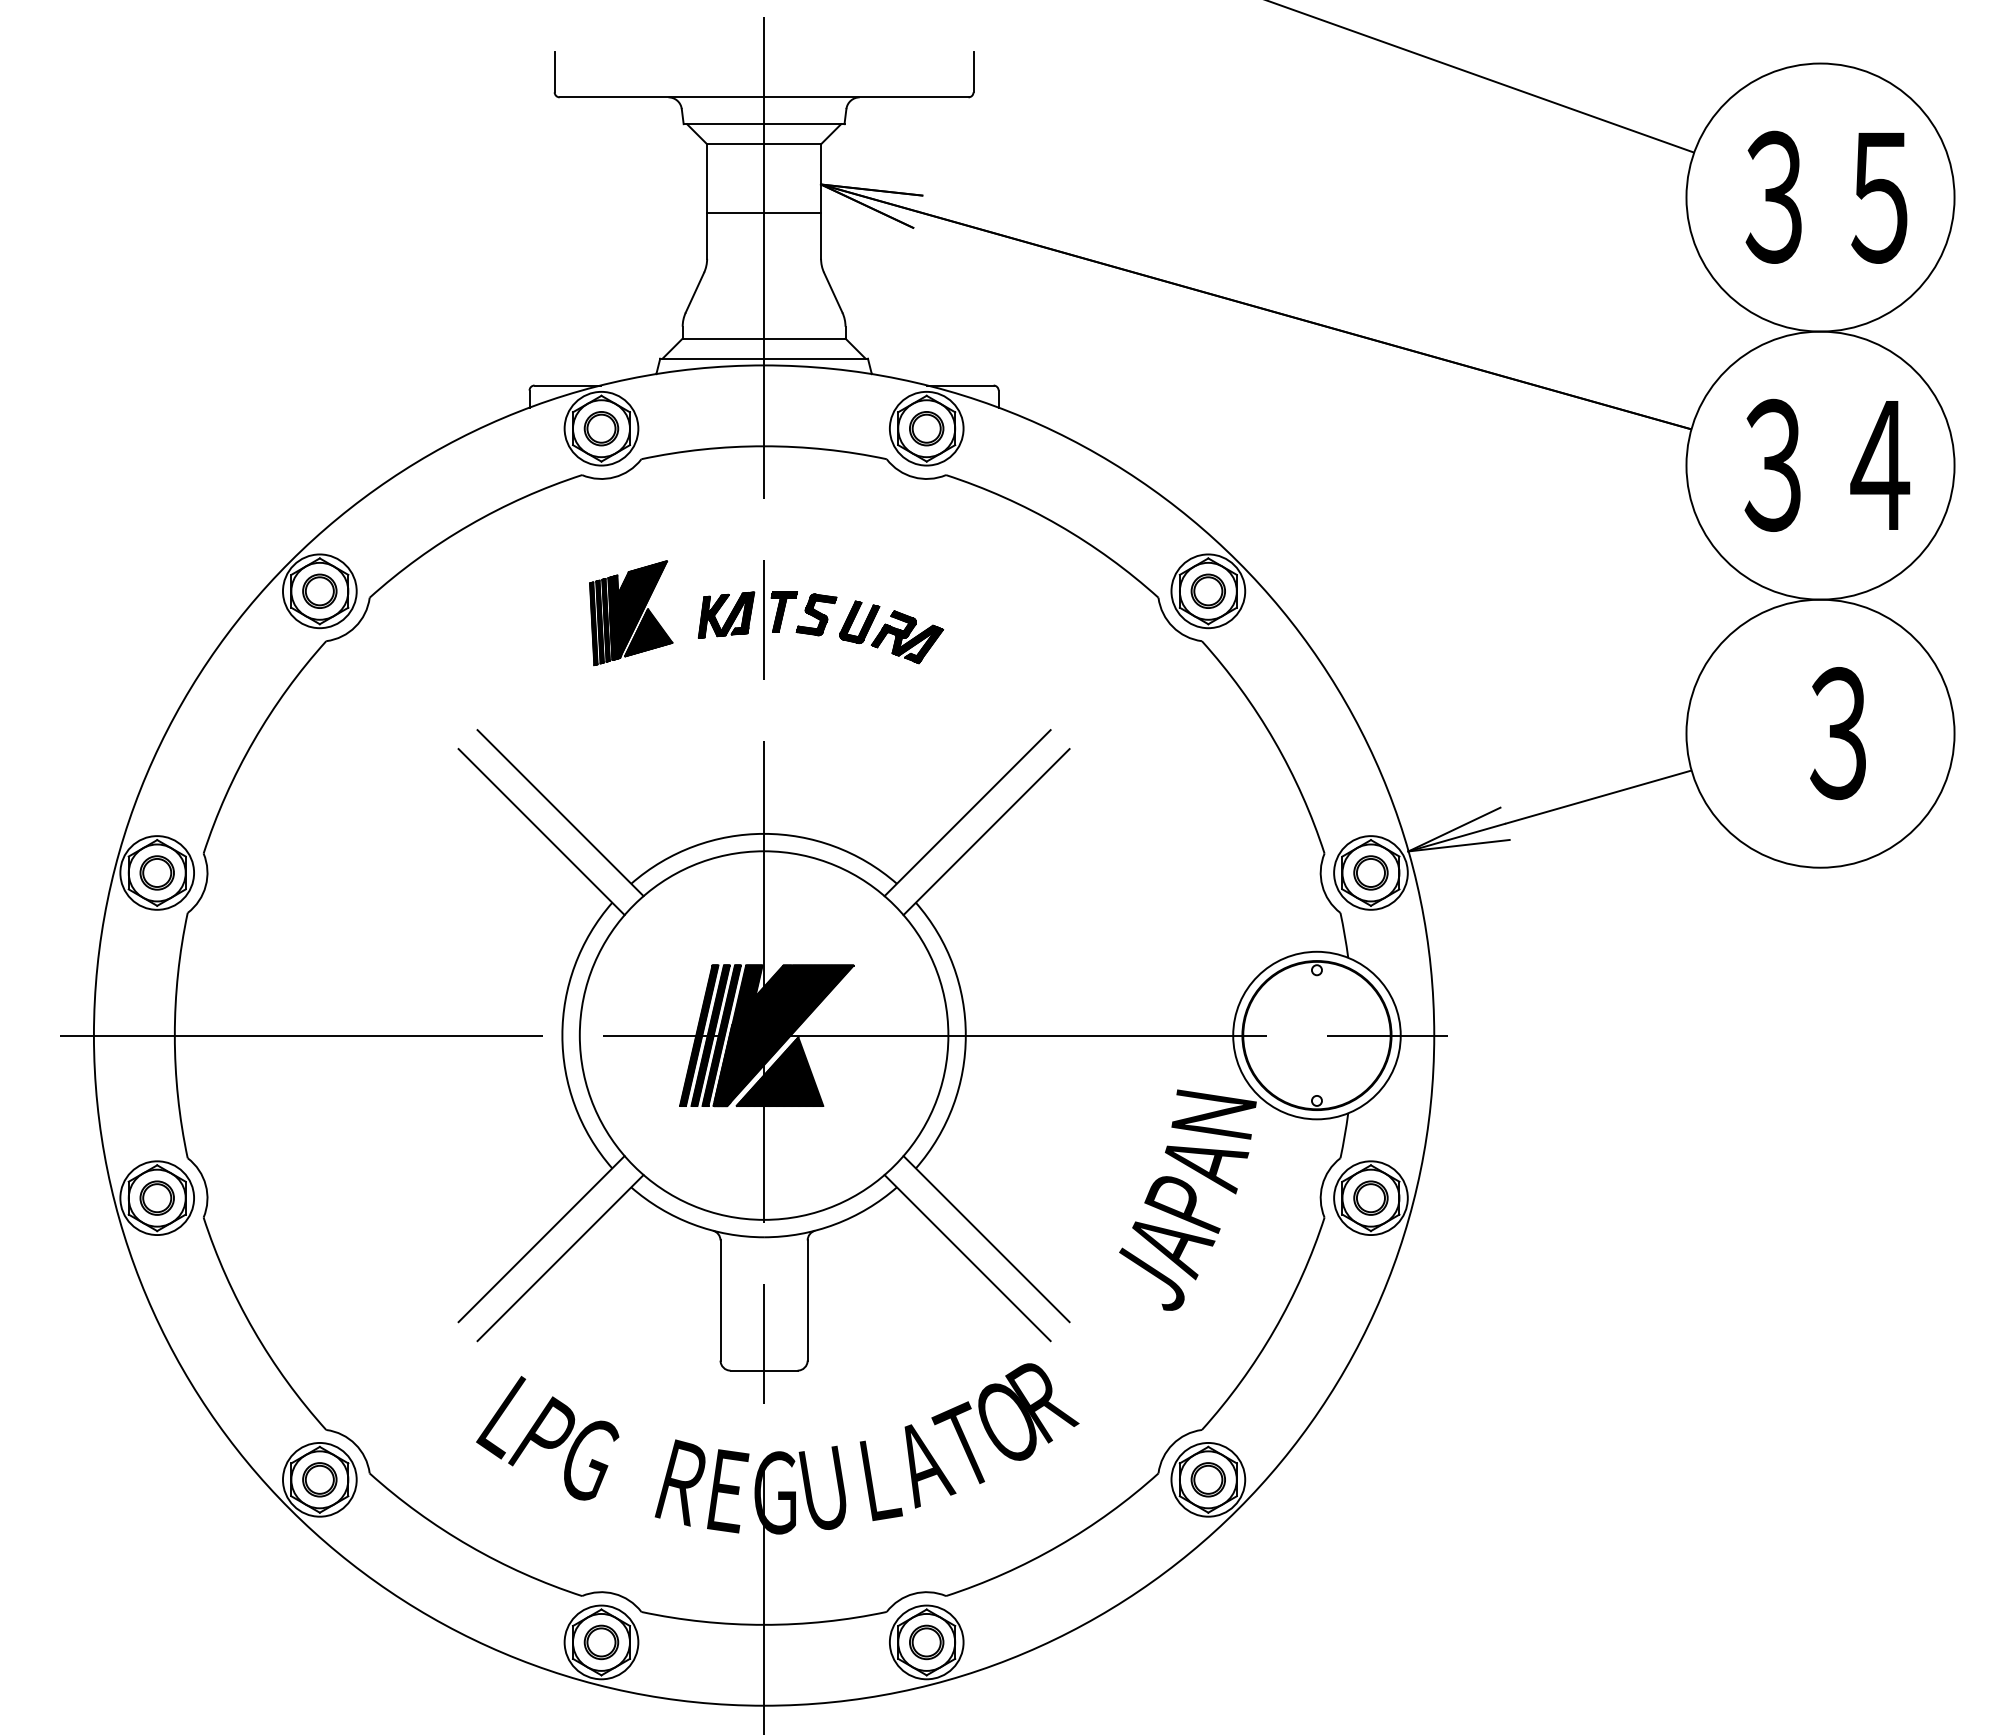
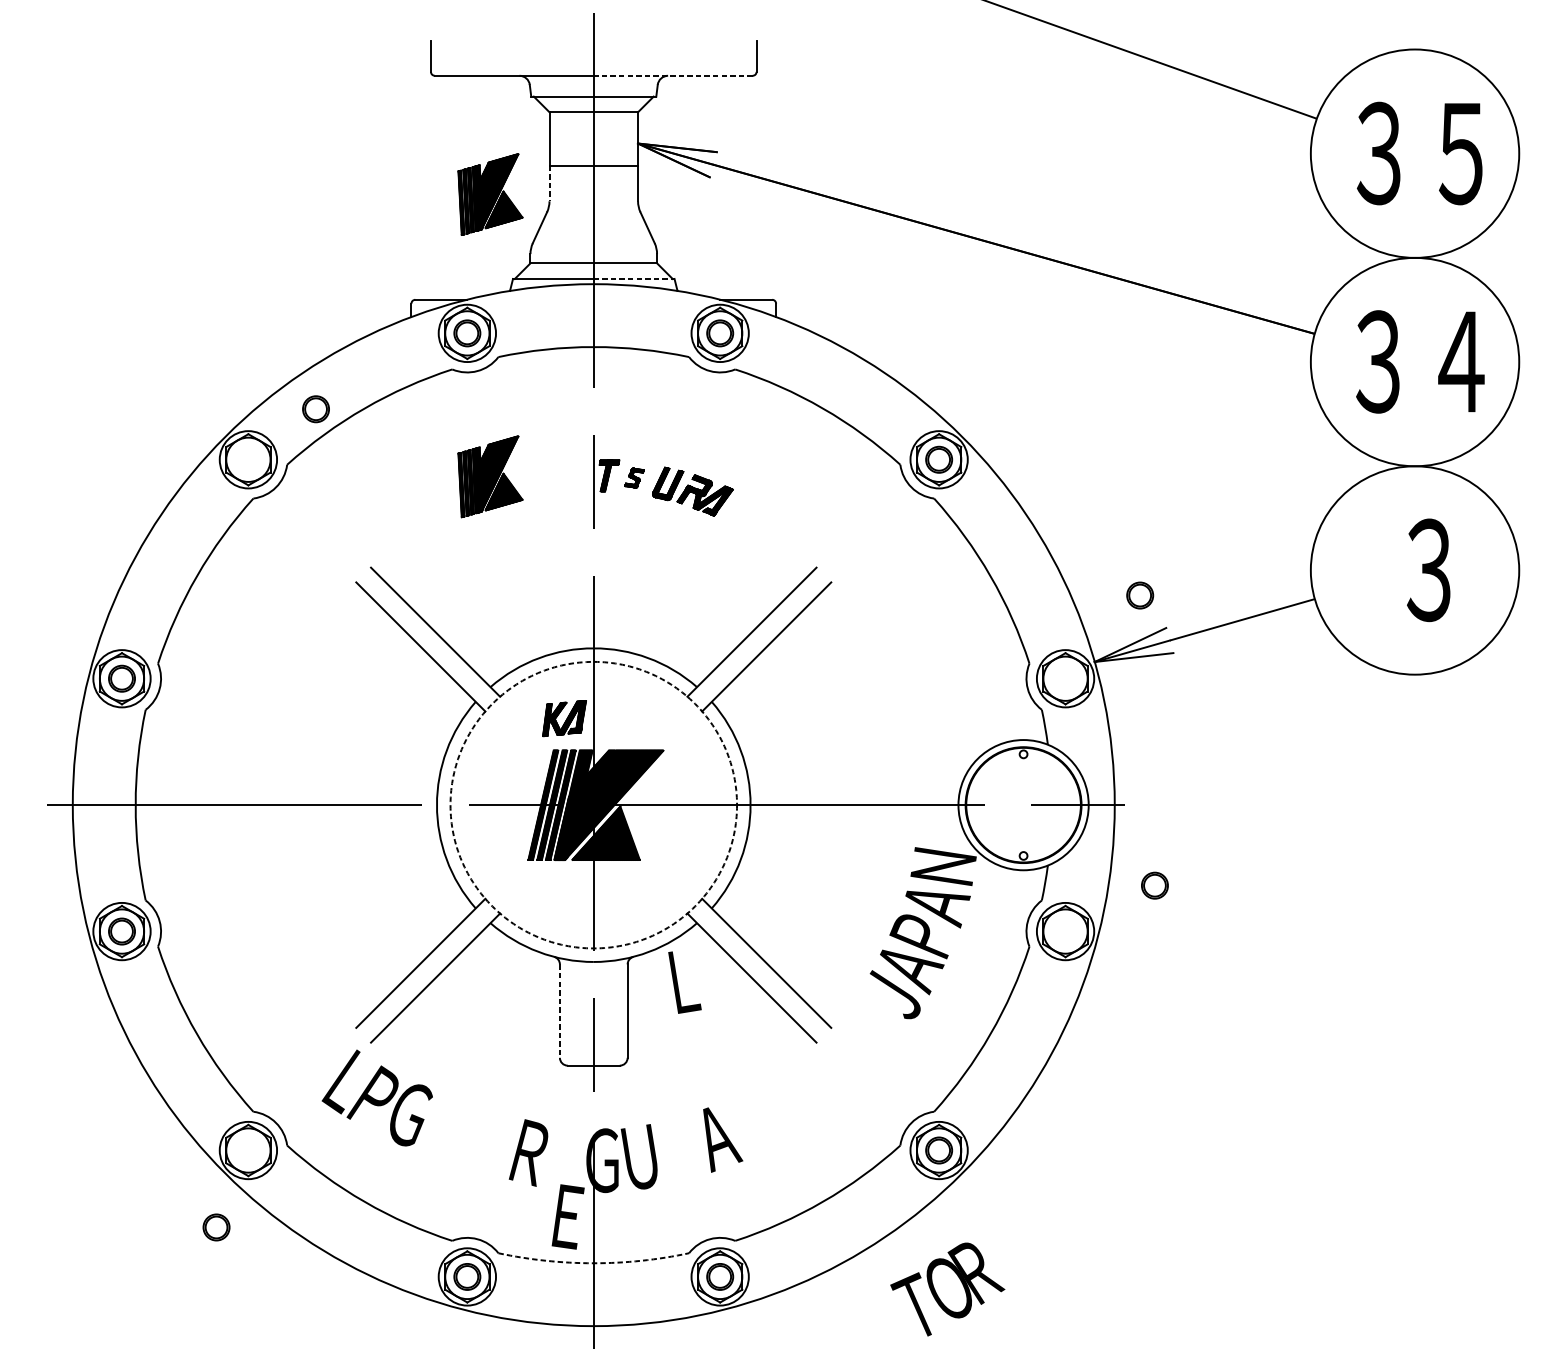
line: (865, 97) -> (672, 75), solid -> dashed
line: (707, 235) -> (549, 183), solid -> dashed
part: (631, 250) -> (490, 194), added
line: (816, 358) -> (634, 278), solid -> dashed
part: (319, 590) -> (315, 408), moved
part: (726, 614) -> (564, 718), moved
part: (816, 614) -> (634, 477), size x0.6
part: (1370, 872) -> (1139, 595), moved
circle: (763, 1035) -> (593, 805), solid -> dashed
part: (1370, 1197) -> (1154, 885), moved
line: (720, 1301) -> (559, 1011), solid -> dashed
text: (1005, 1423) -> (947, 1289), moved
text: (547, 1438) -> (377, 1098), moved
part: (319, 1479) -> (216, 1227), moved
text: (880, 1480) -> (684, 982), moved
text: (728, 1491) -> (568, 1217), moved
arc: (764, 1624) -> (594, 1262), solid -> dashed

